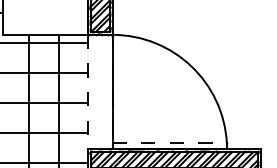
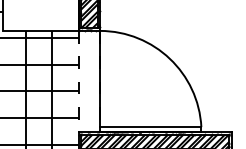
line: (169, 143) -> (150, 127), dashed -> solid

